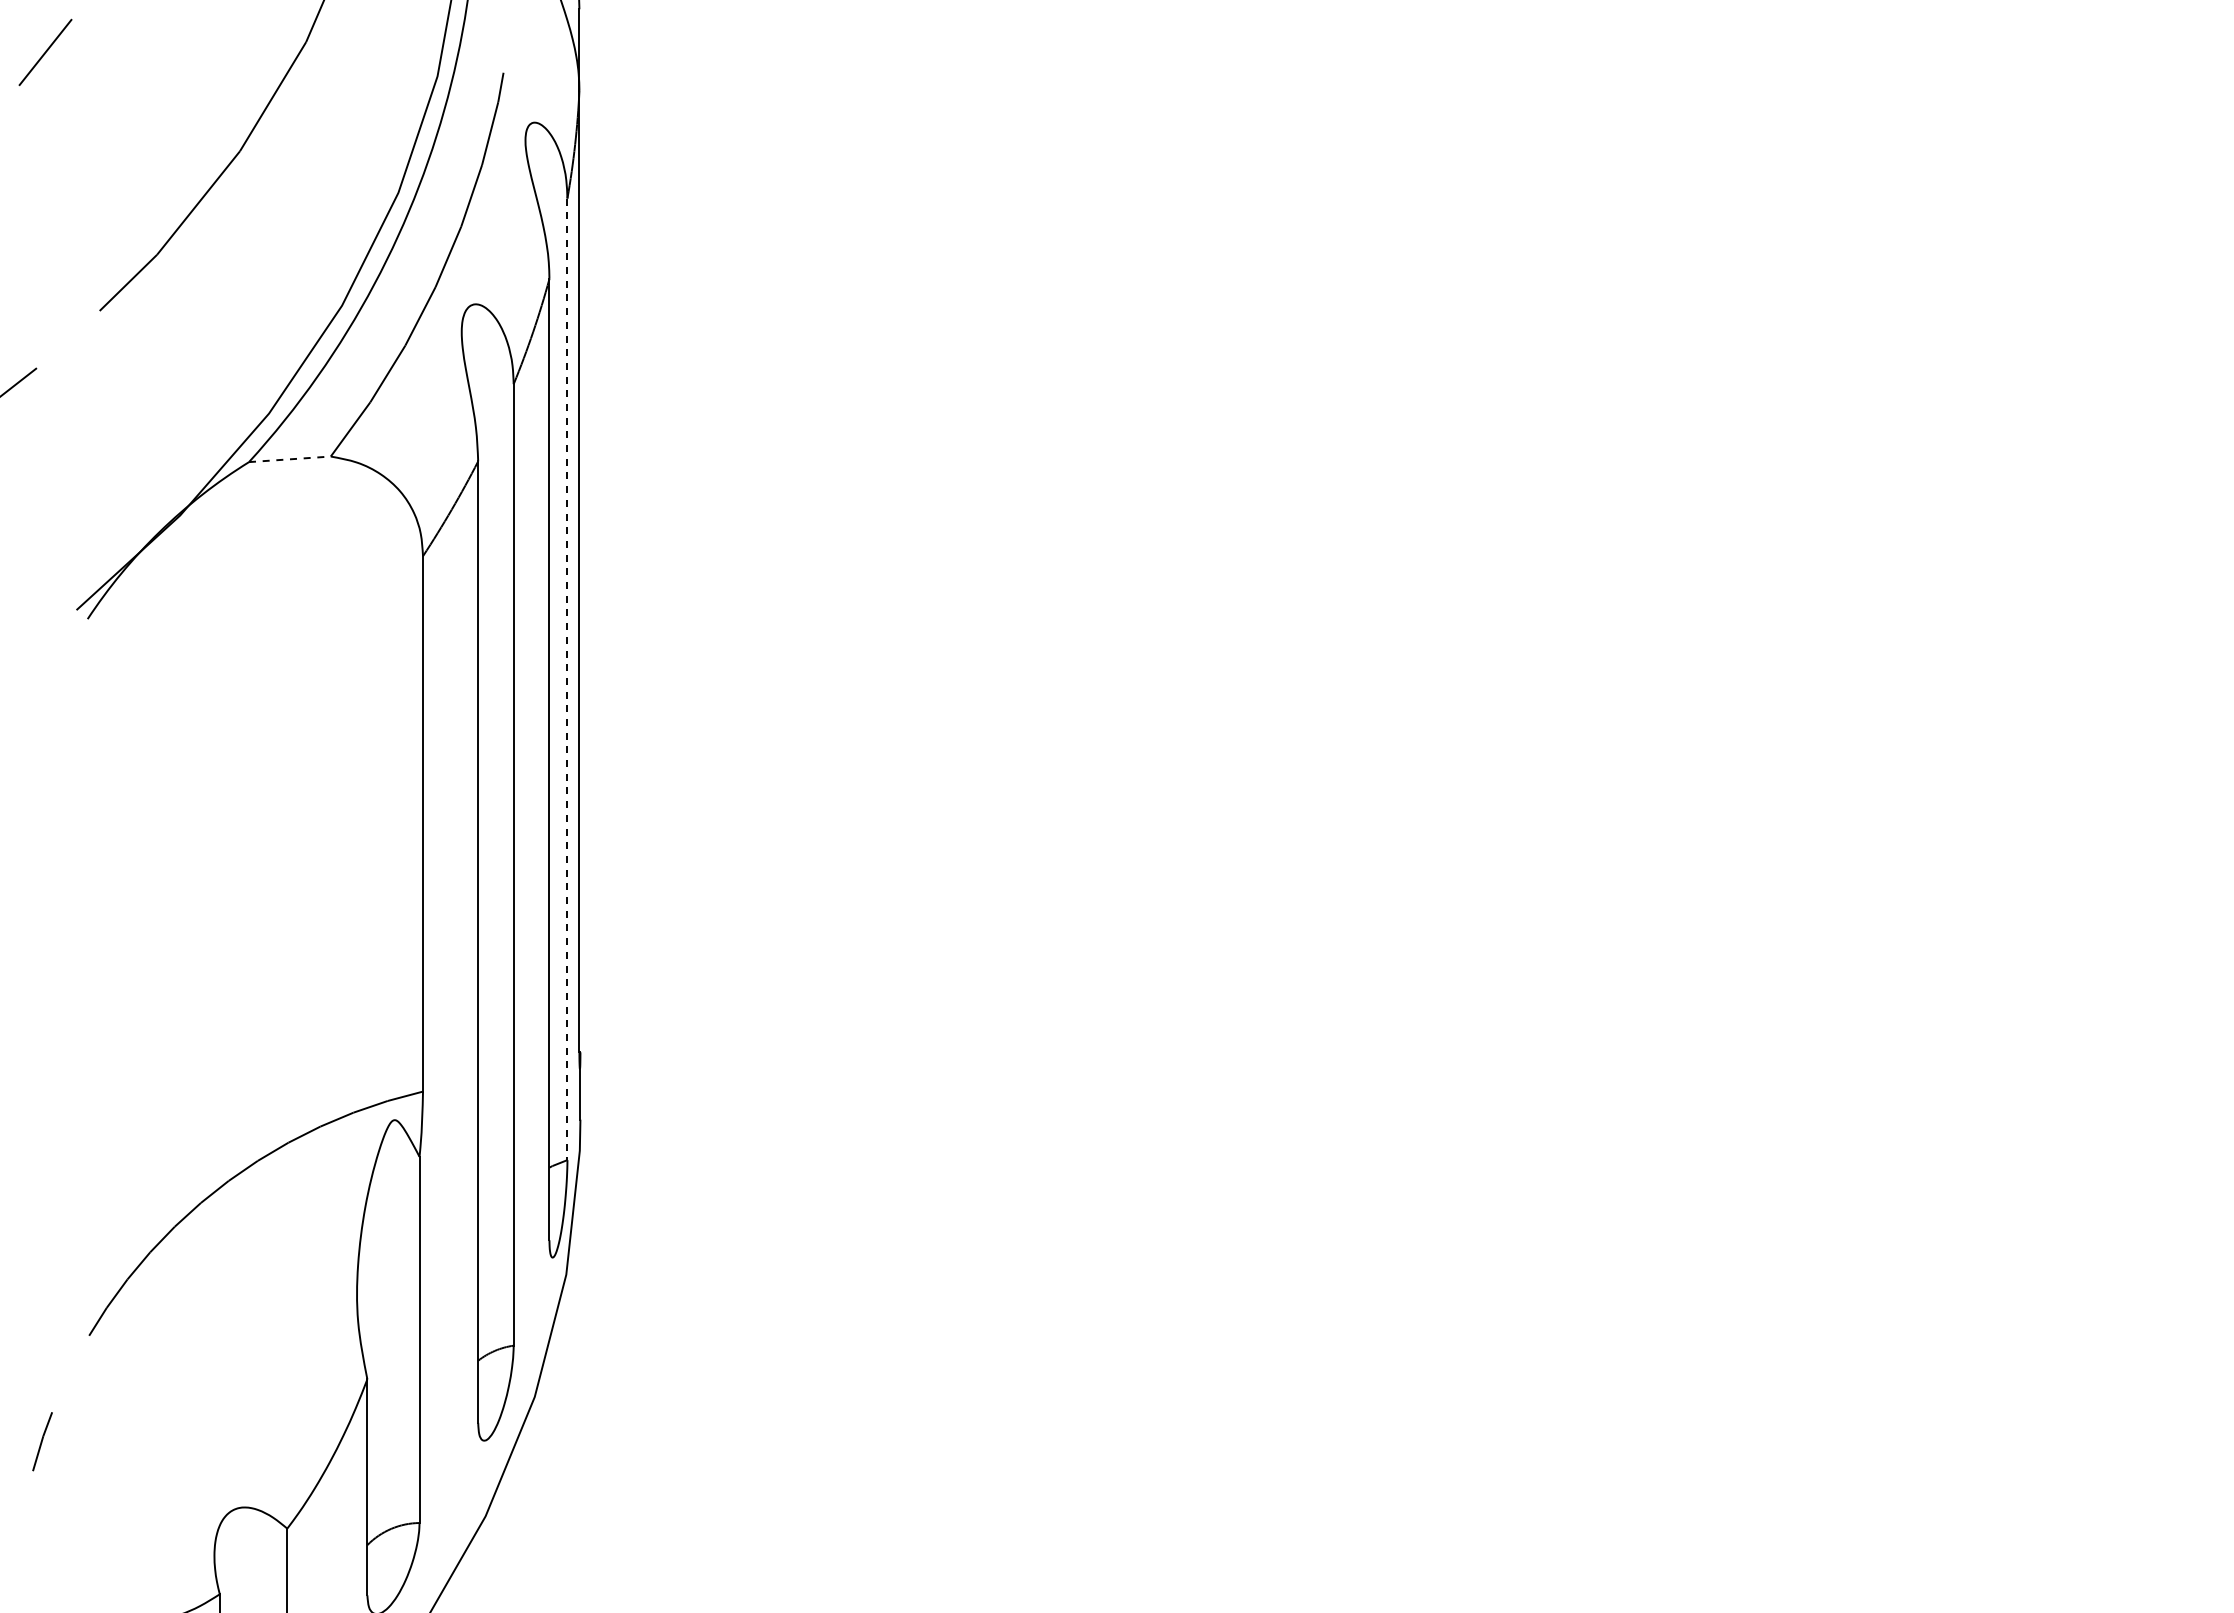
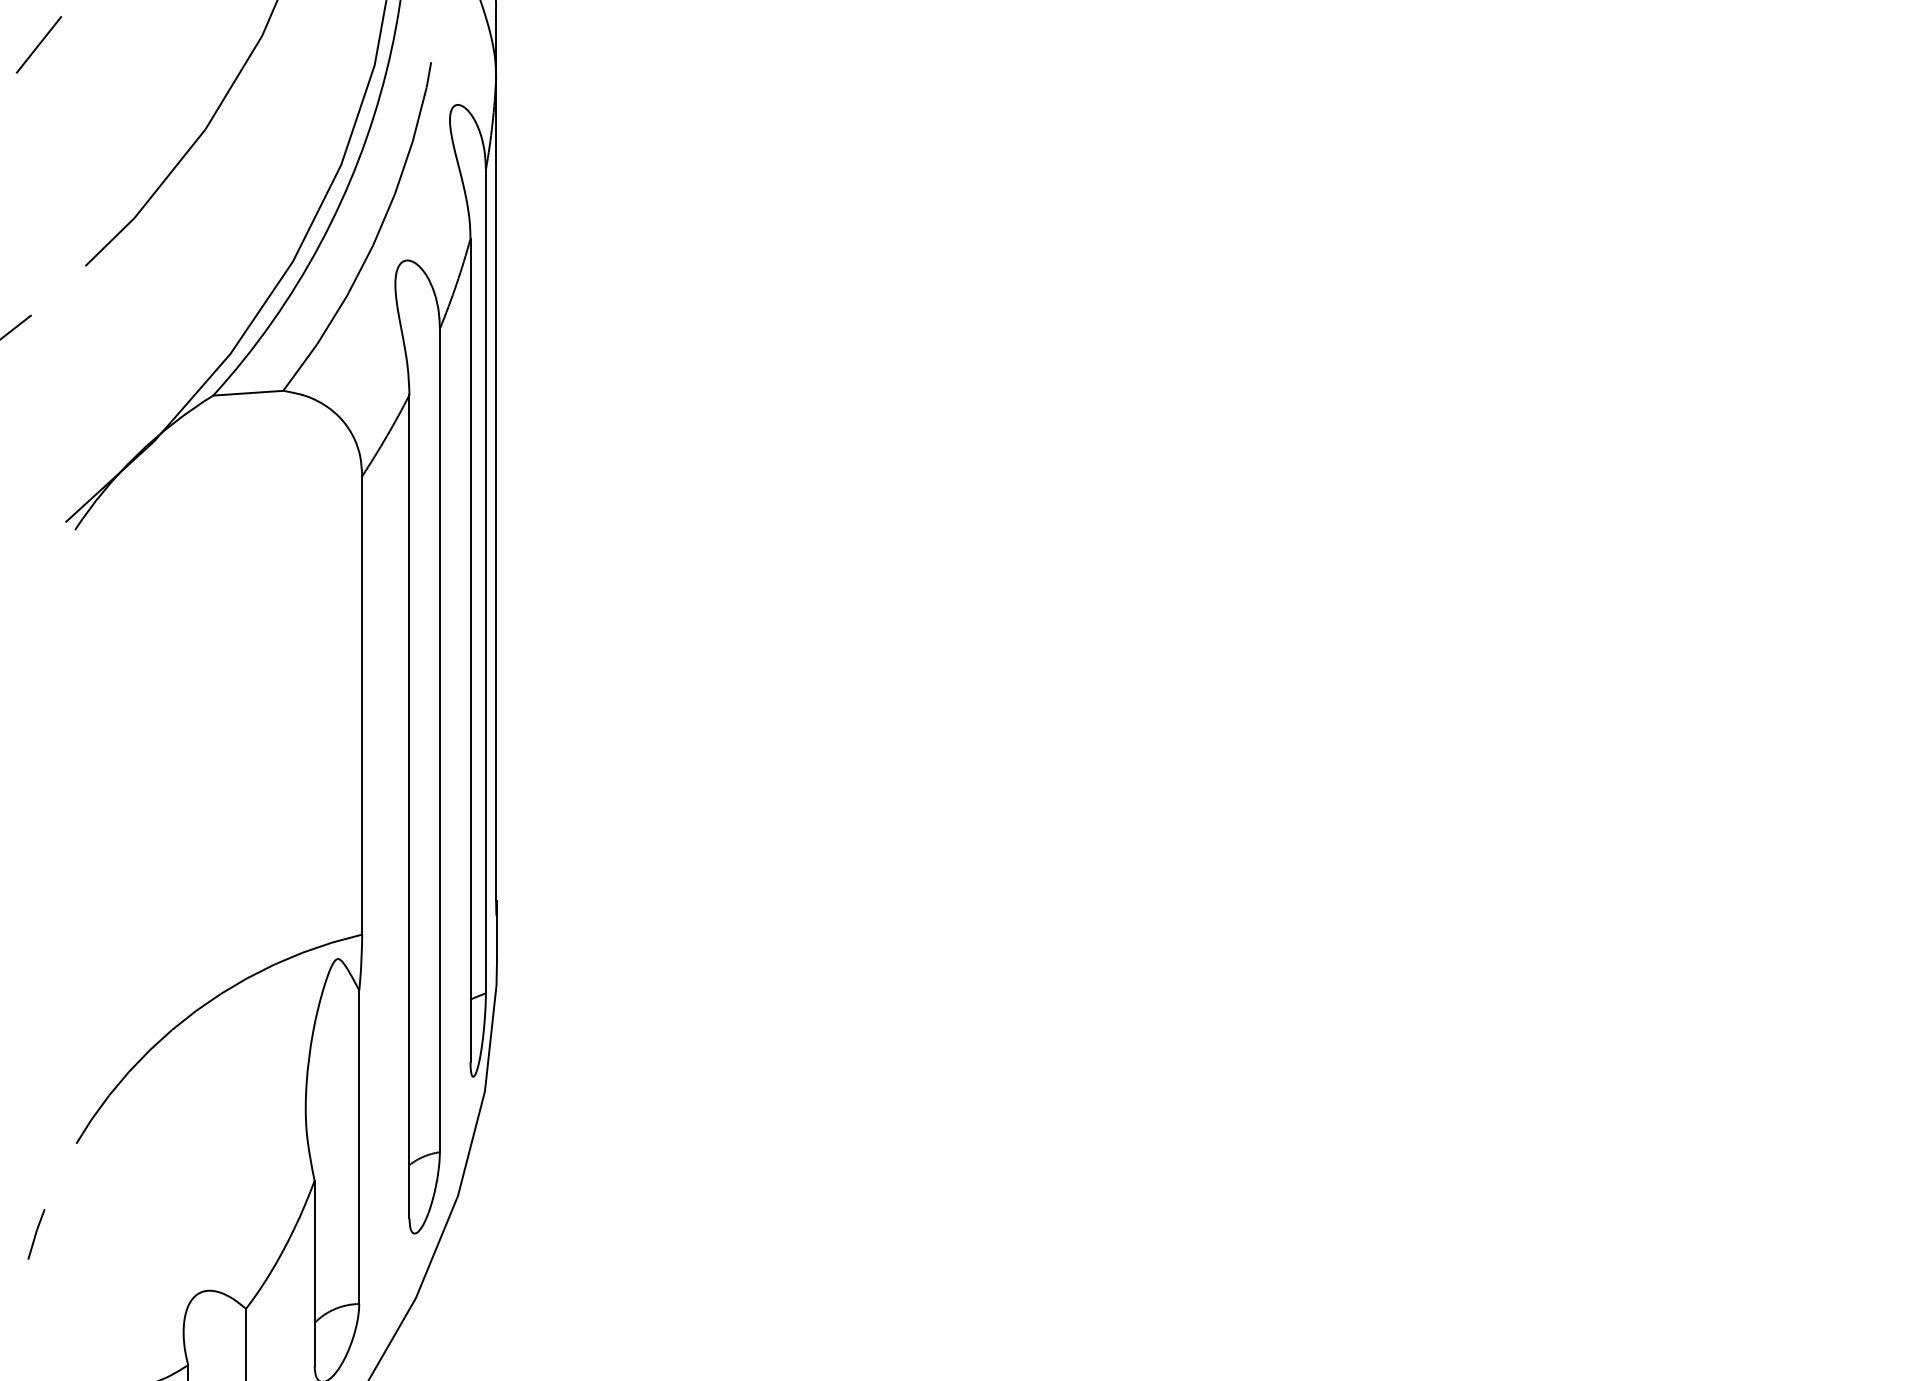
line: (290, 459) -> (248, 393), dashed -> solid
line: (567, 679) -> (485, 581), dashed -> solid

